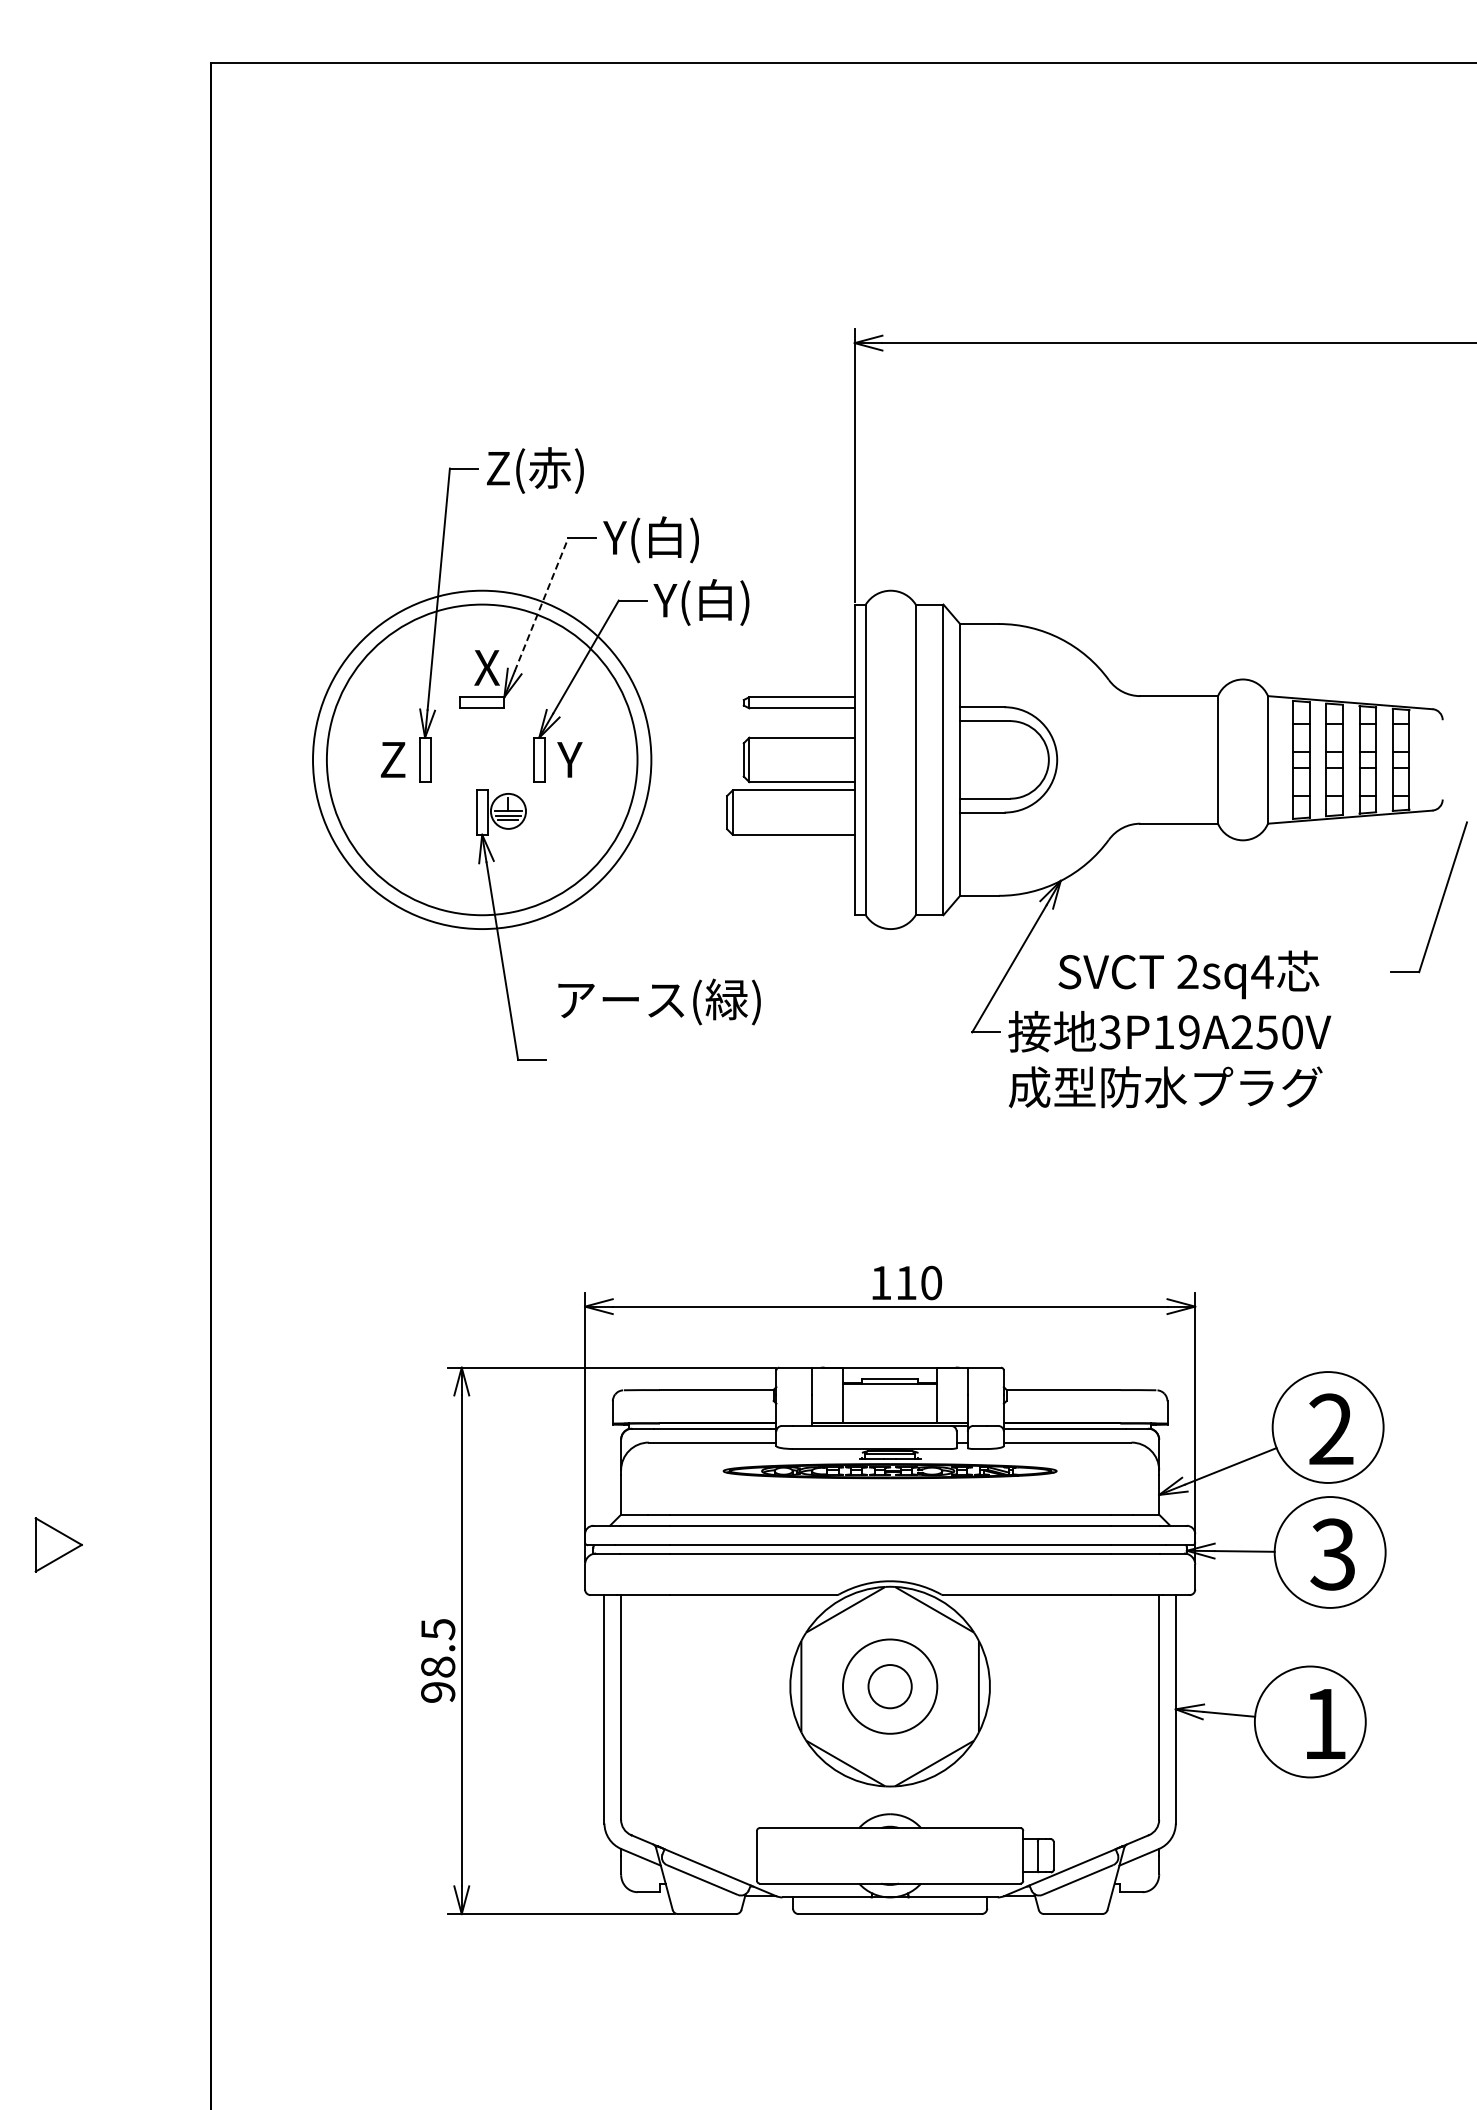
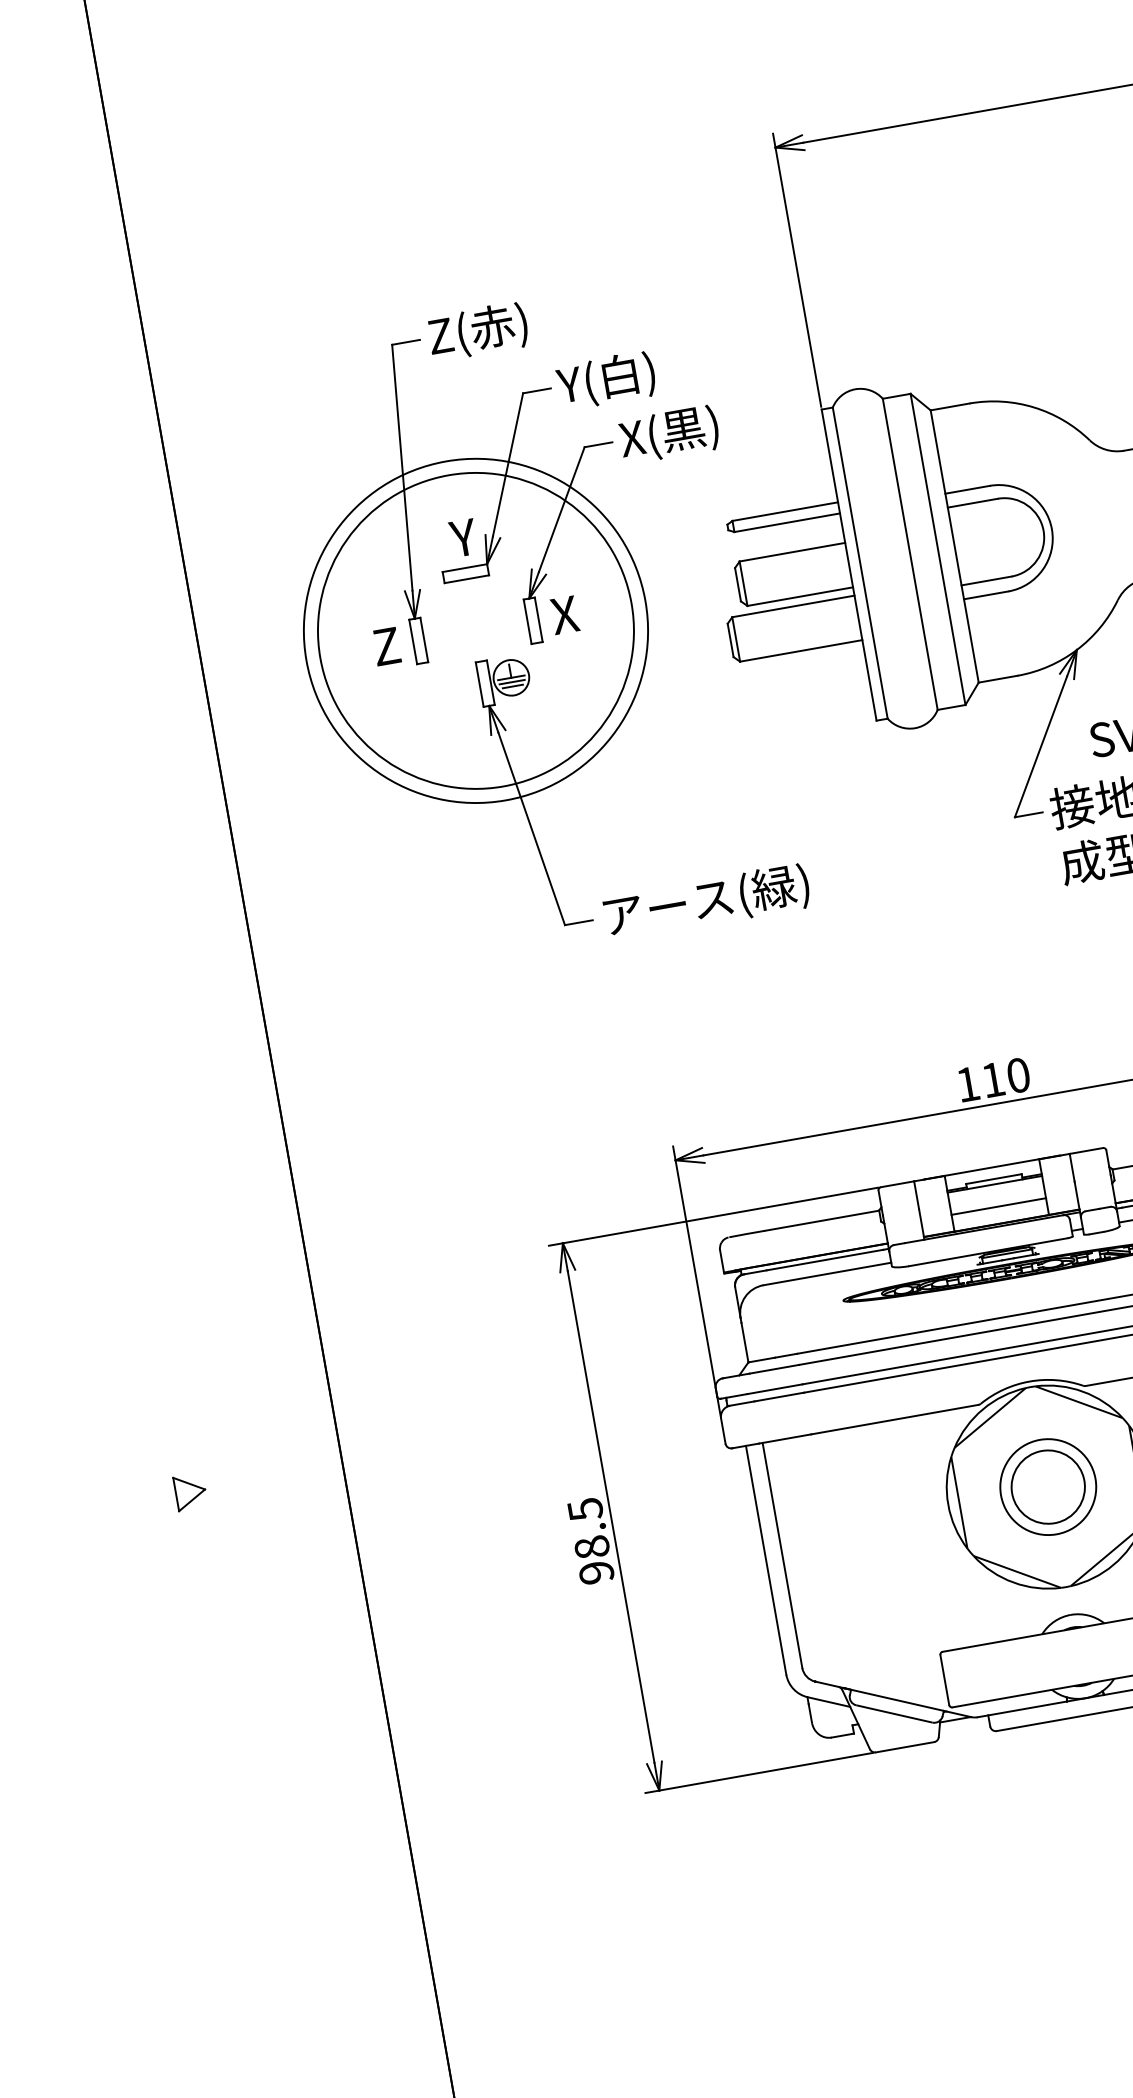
text: (702, 602) -> (668, 434), Y(白) -> X(黒)
line: (541, 604) -> (507, 464), dashed -> solid
text: (486, 667) -> (463, 537), X -> Y
text: (570, 759) -> (564, 614), Y -> X
text: (659, 1001) -> (706, 901), moved
line: (889, 1406) -> (998, 1206), added
part: (58, 1544) -> (190, 1491), size x0.62
circle: (890, 1686) -> (1048, 1486), size x1.67

